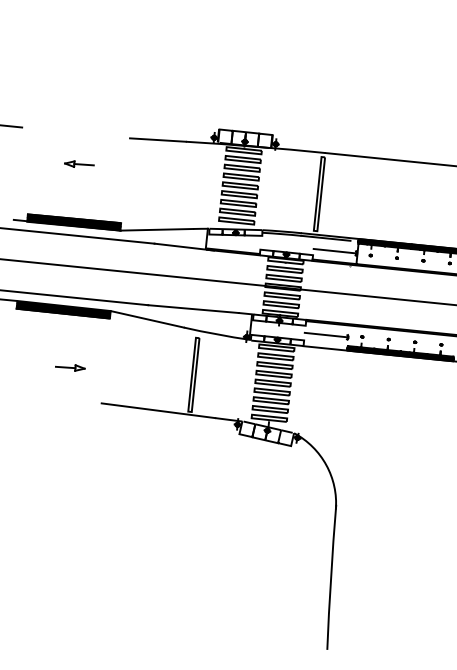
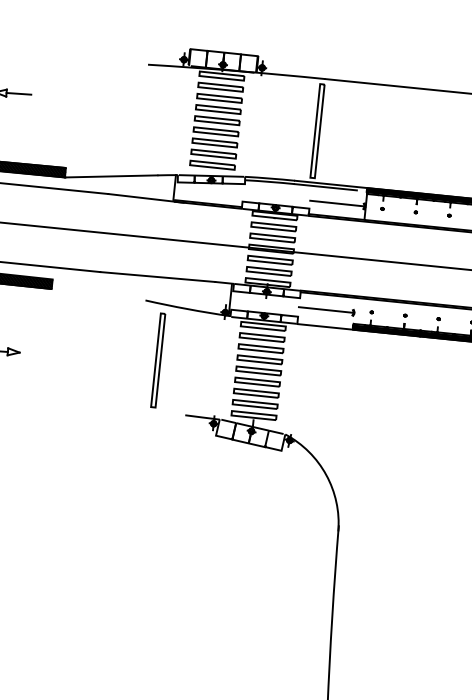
line: (157, 139) -> (112, 61), removed
line: (146, 319) -> (98, 290), removed
line: (158, 410) -> (113, 405), removed

